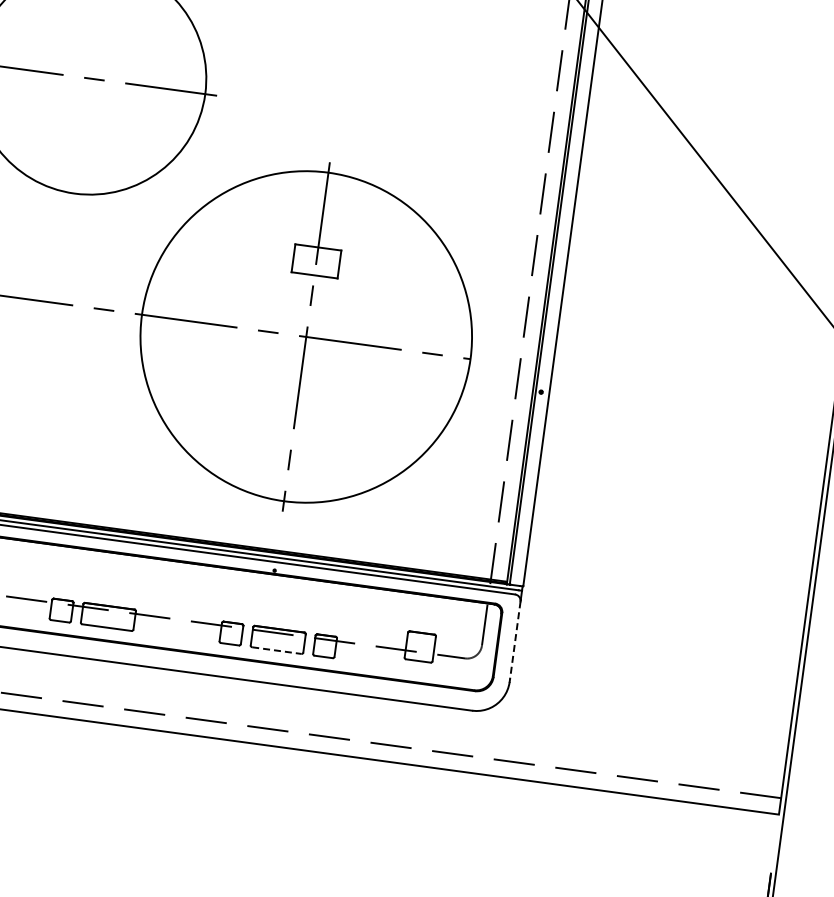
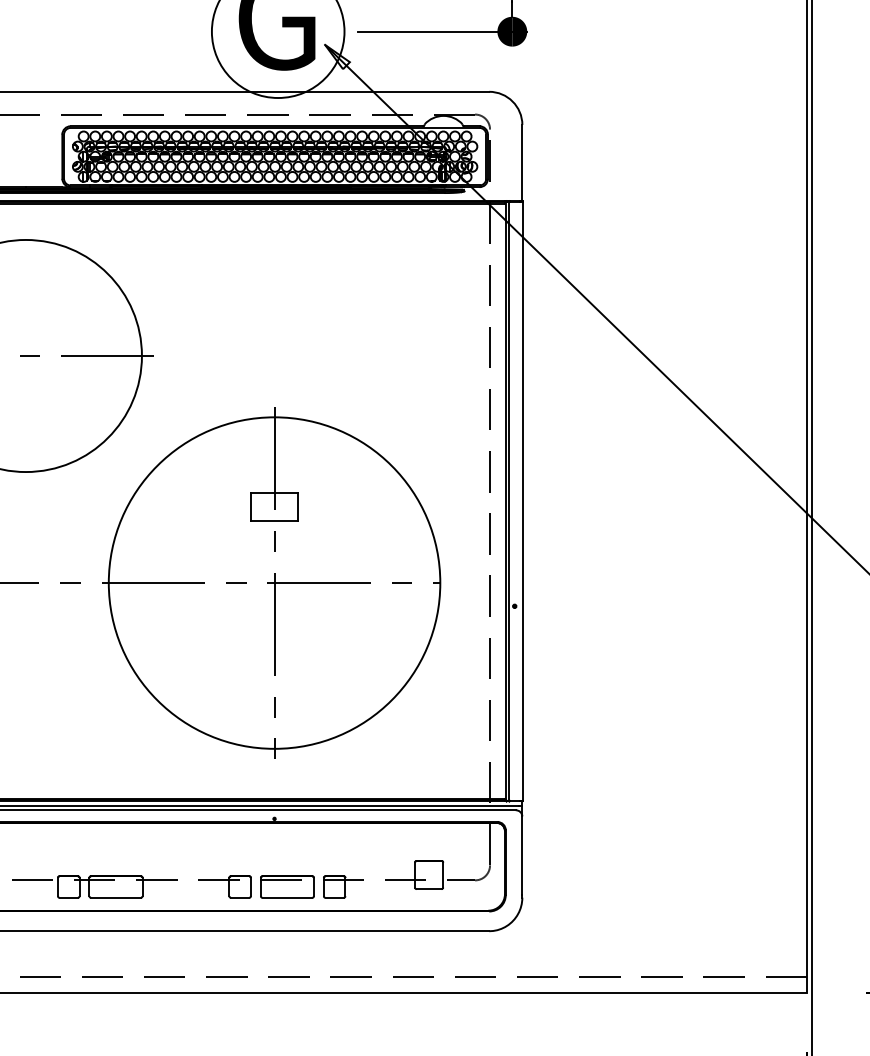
line: (515, 641) -> (522, 856), dashed -> solid
line: (276, 650) -> (287, 897), dashed -> solid

